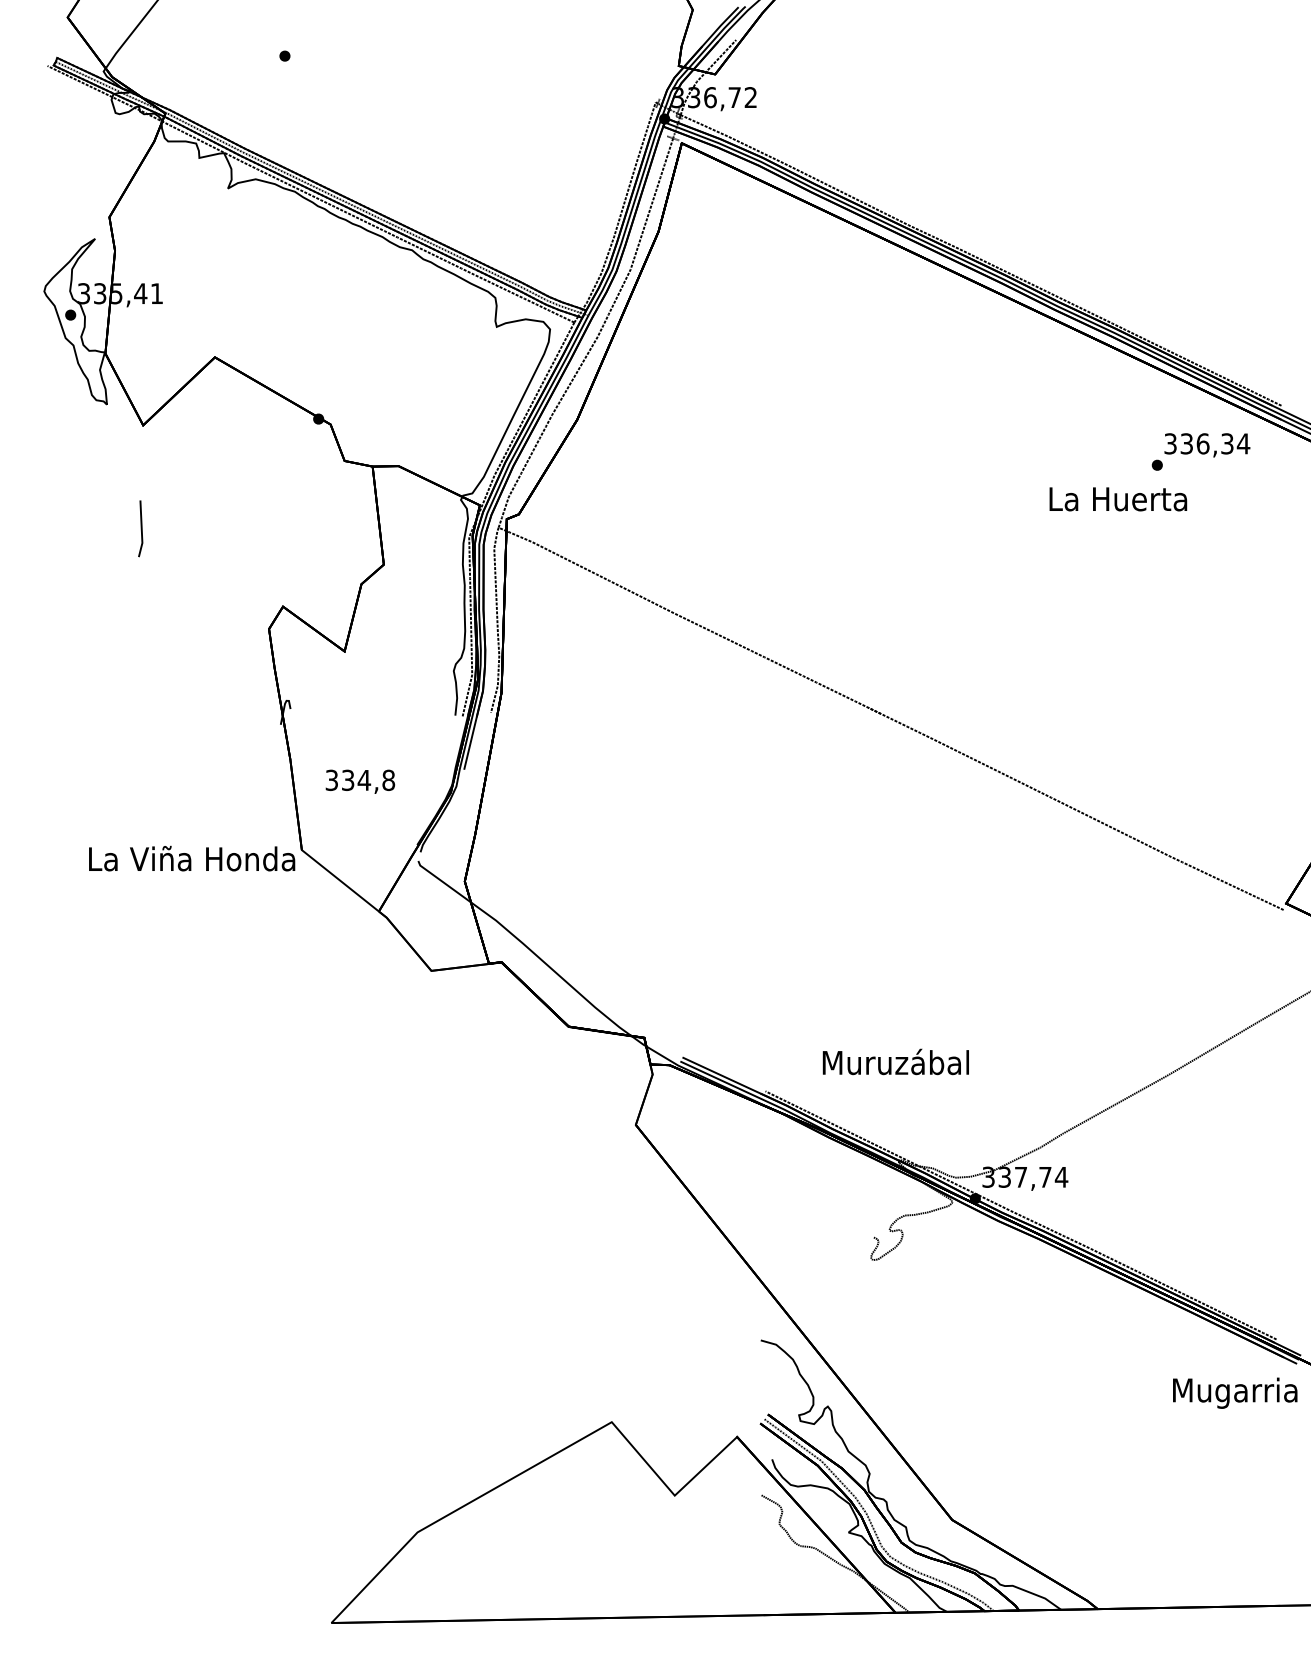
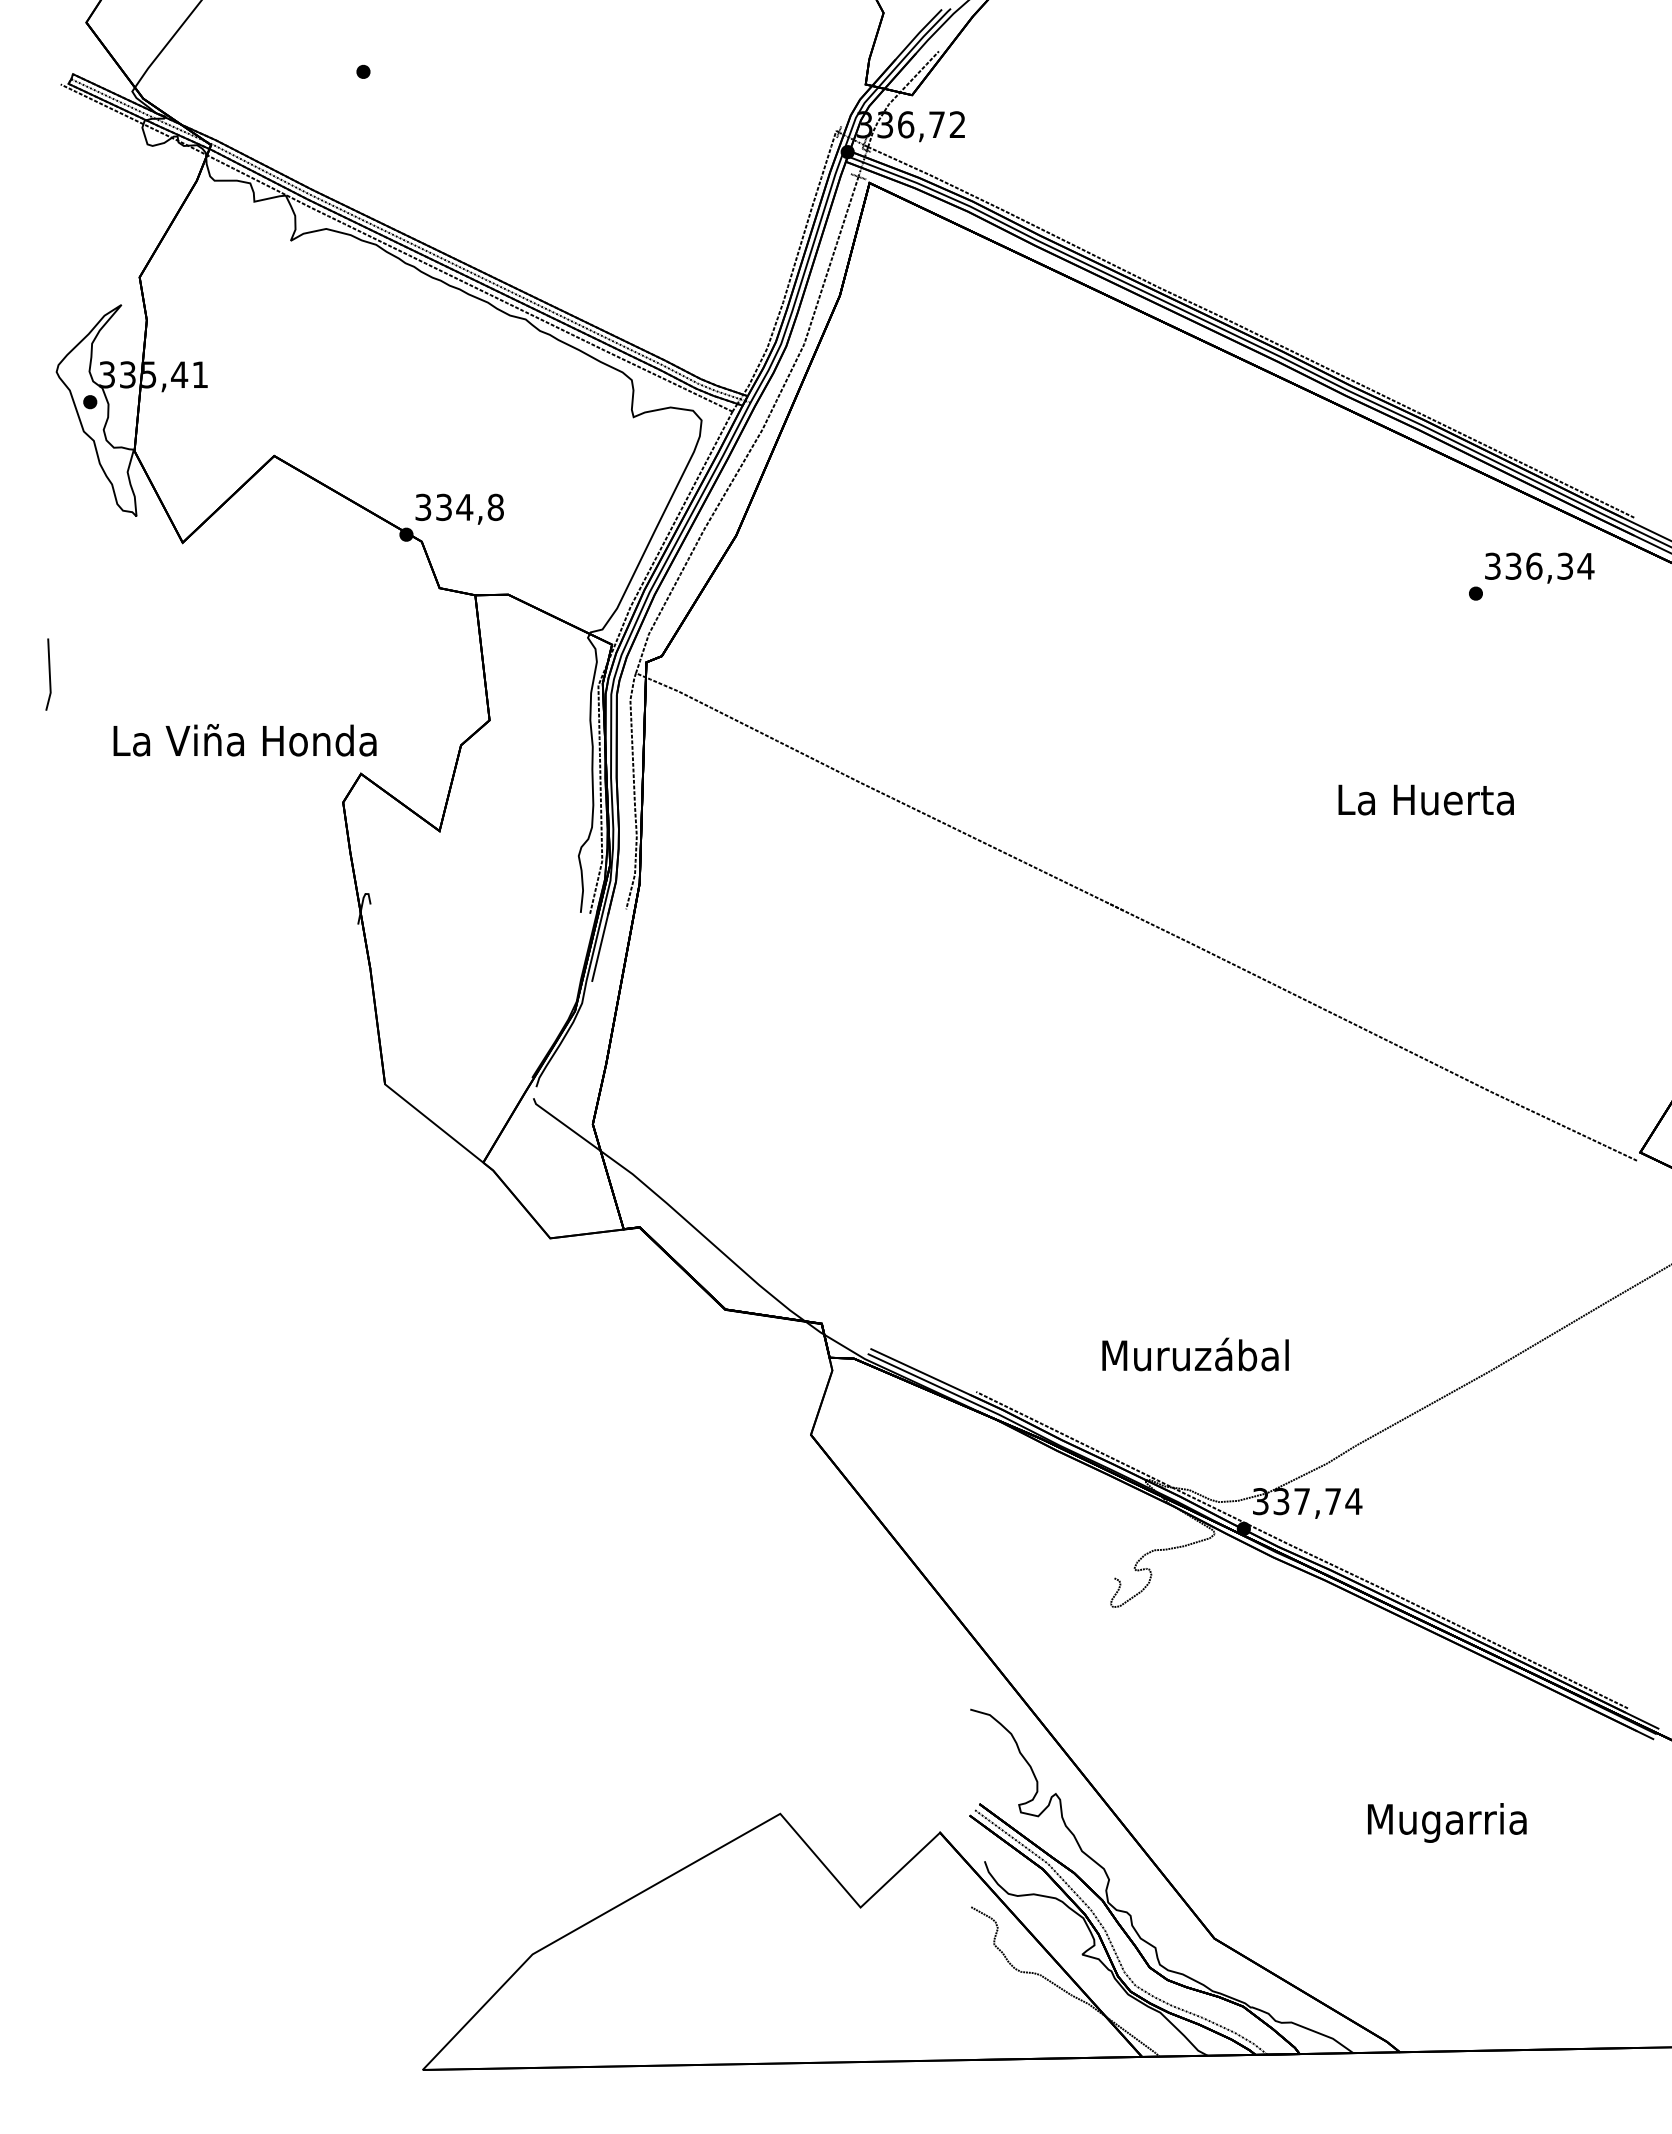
text: (1117, 498) -> (1425, 799), moved
line: (140, 527) -> (48, 673), moved
text: (360, 781) -> (459, 508), moved
text: (191, 858) -> (244, 740), moved
text: (895, 1061) -> (1195, 1354), moved
text: (1235, 1392) -> (1447, 1822), moved

